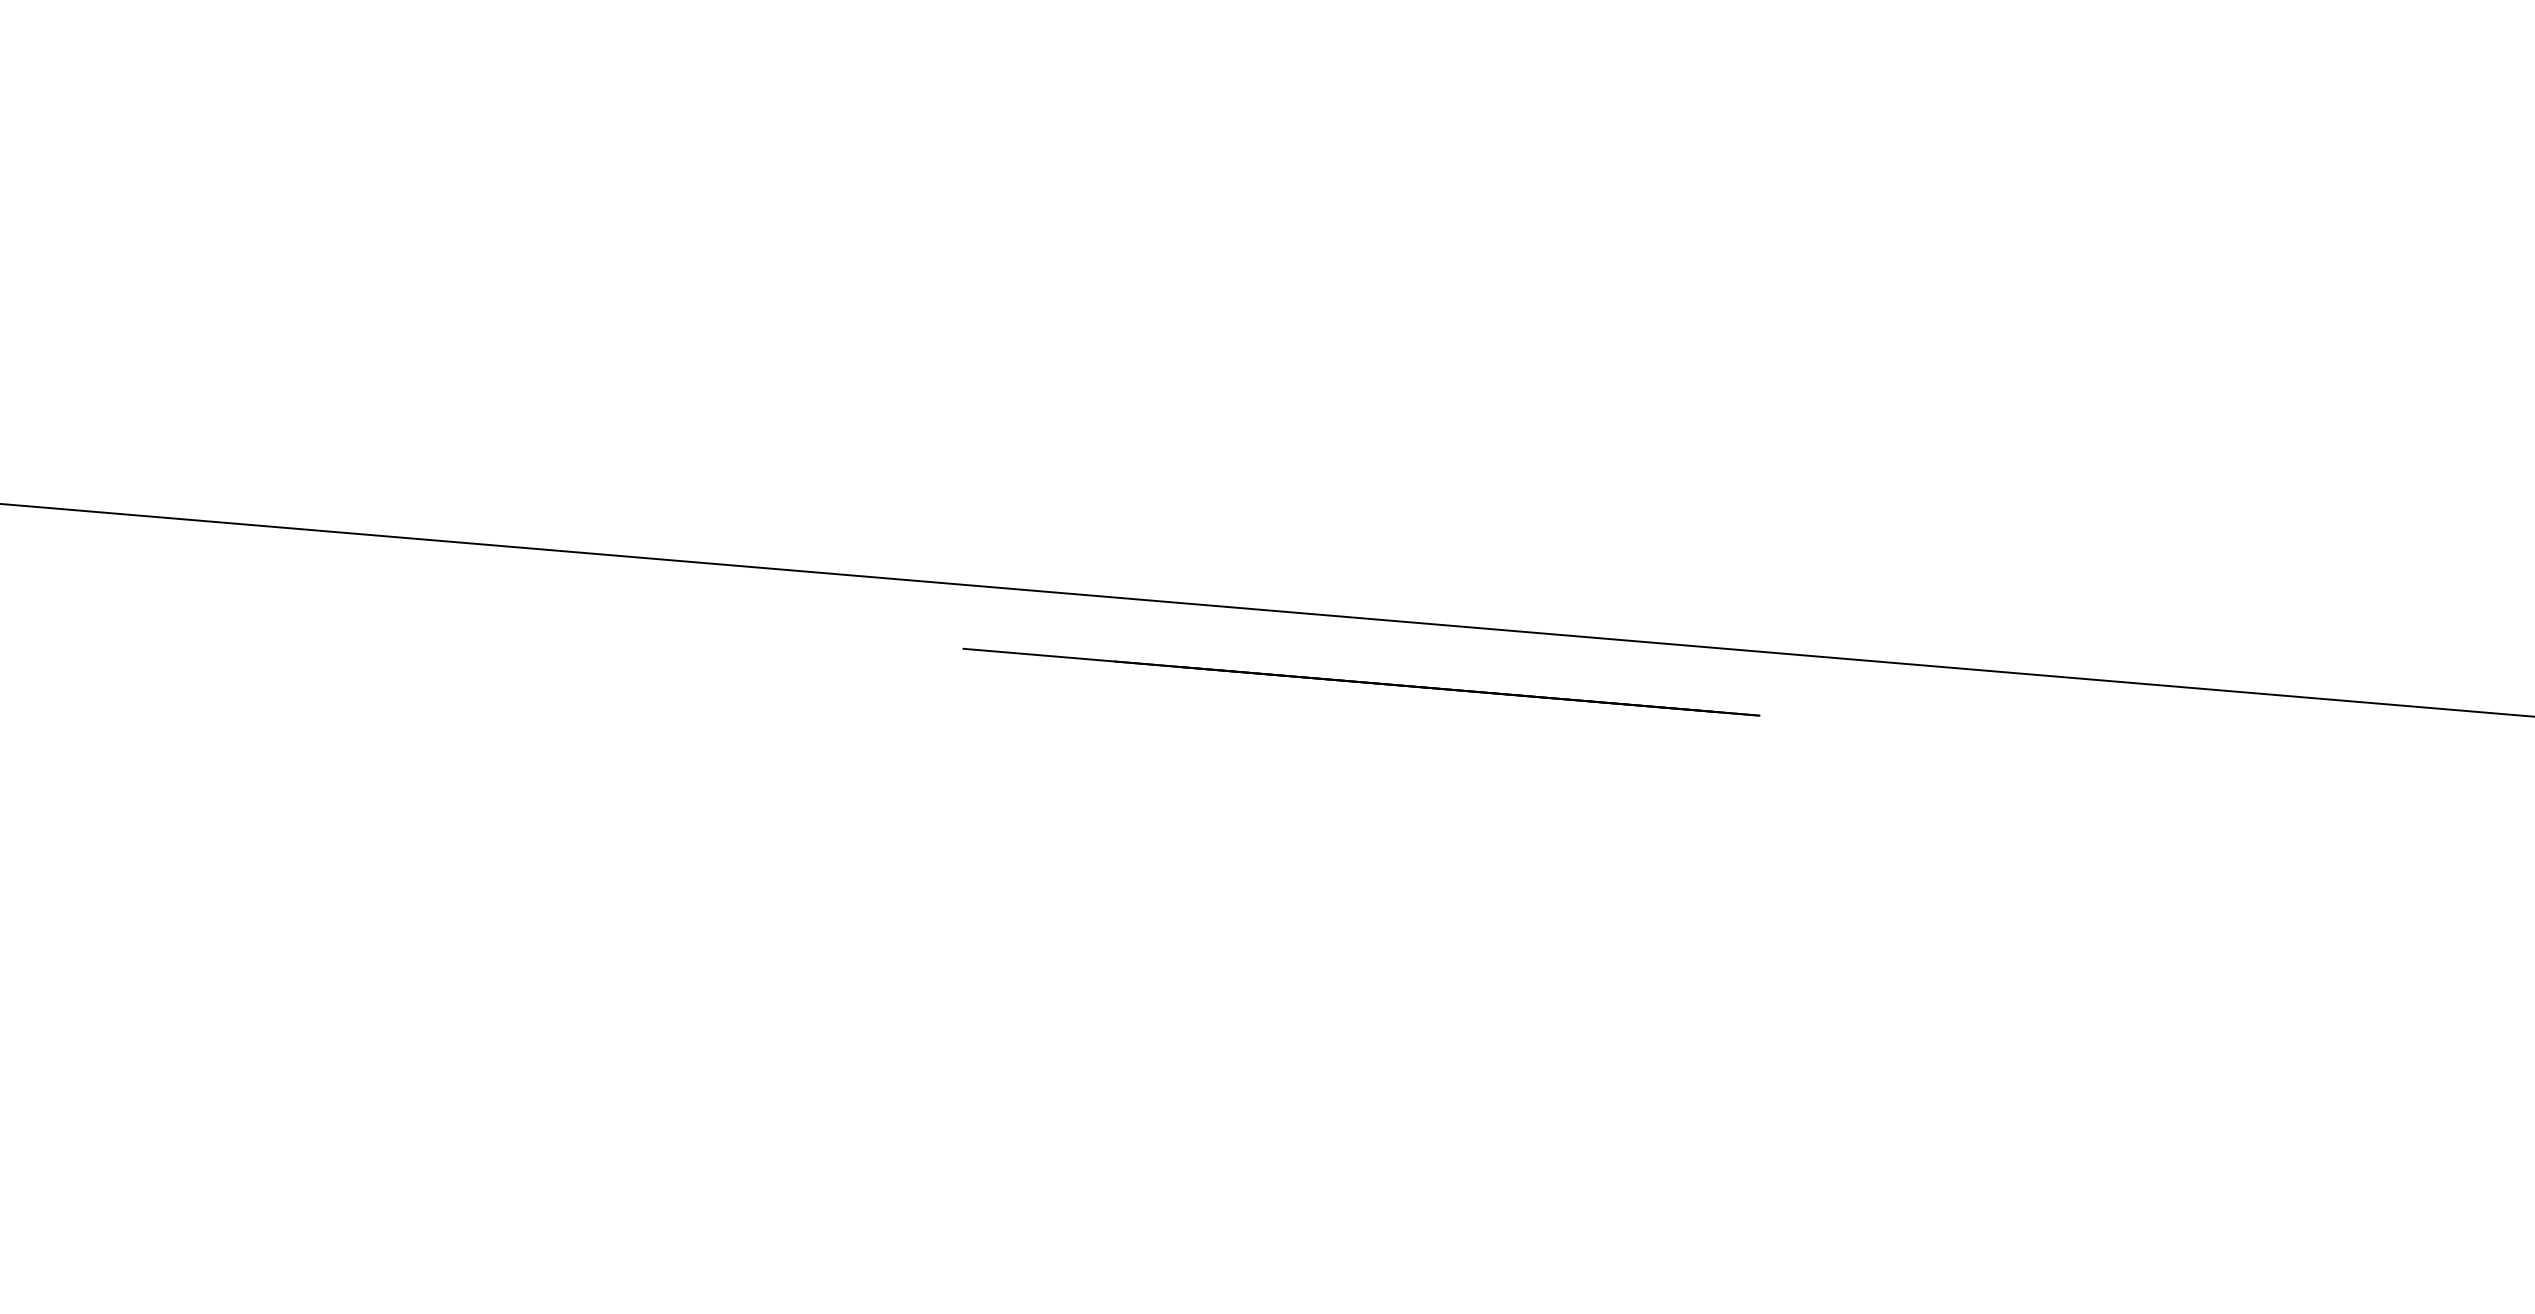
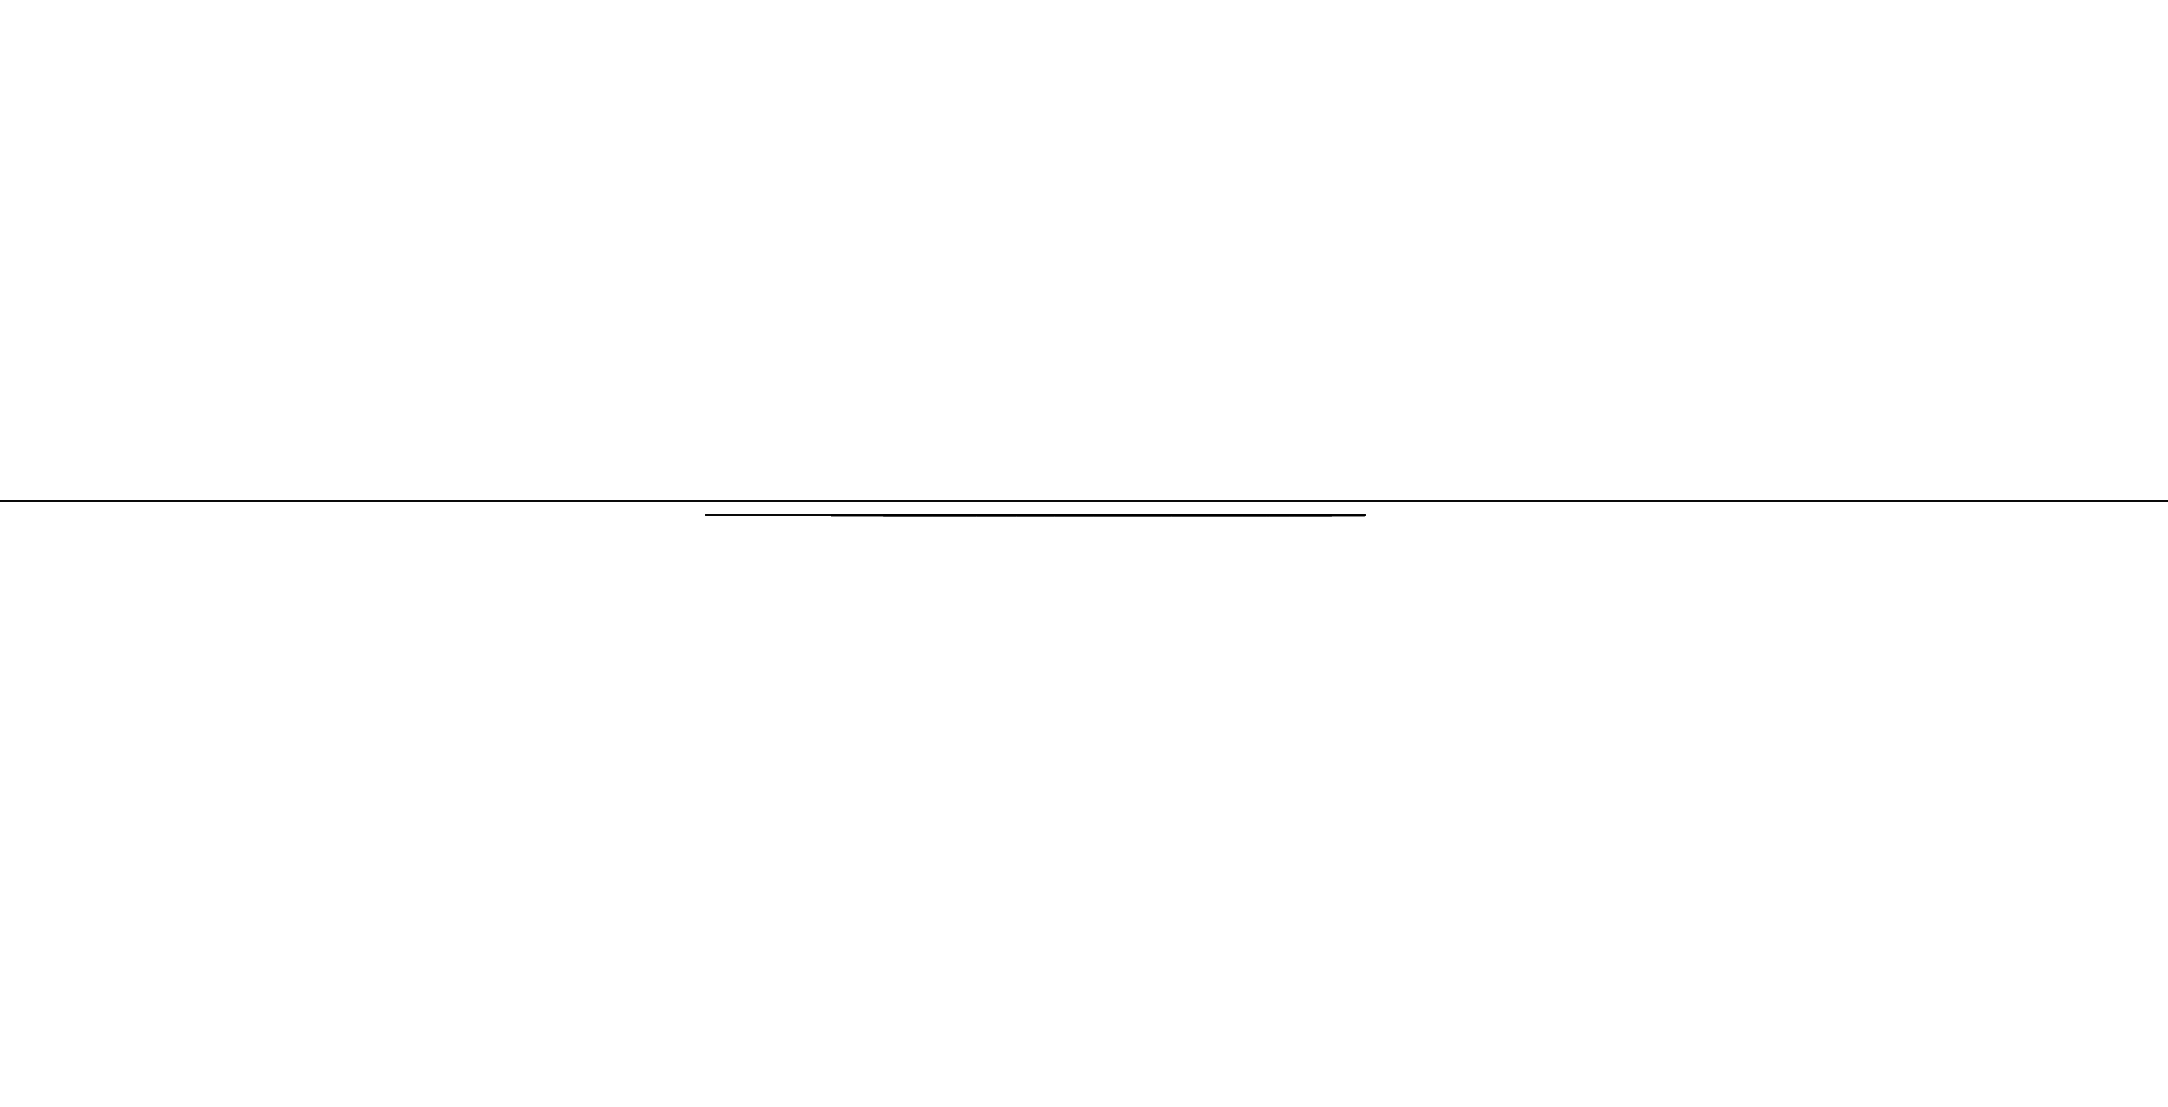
line: (1361, 682) -> (1035, 515), moved

